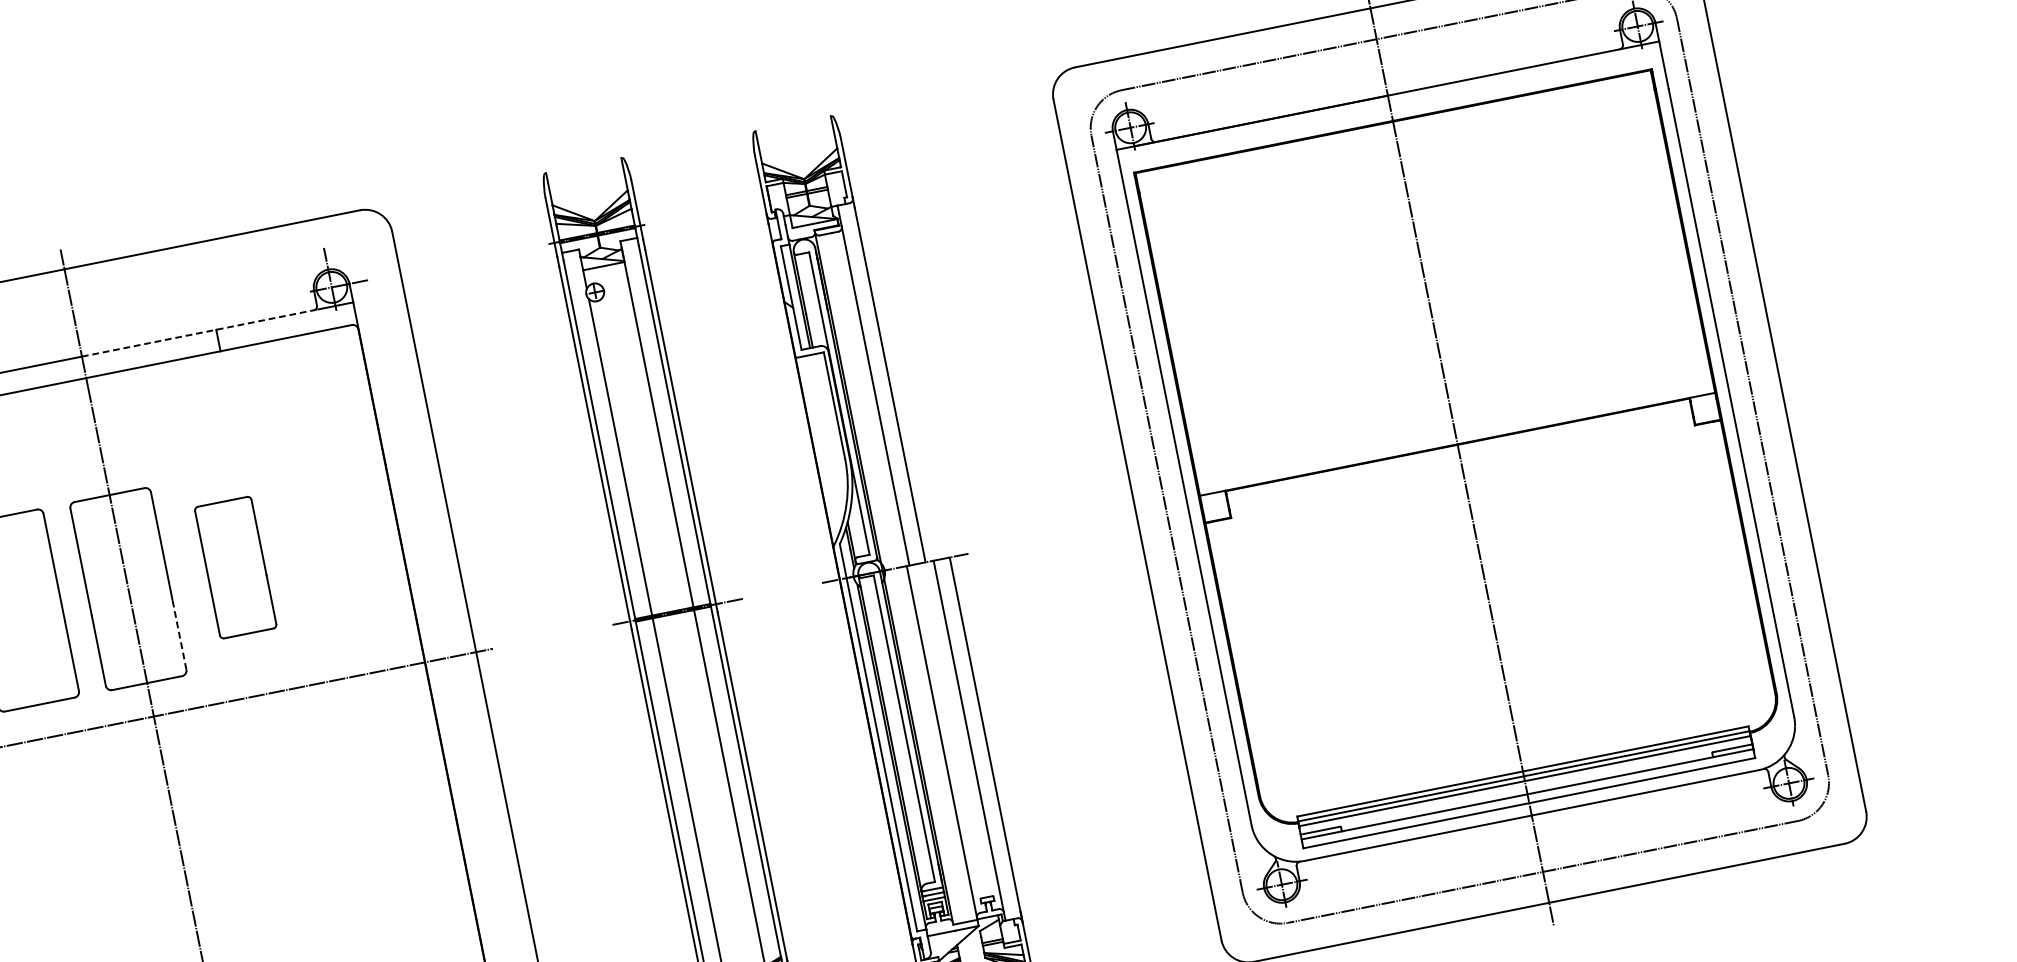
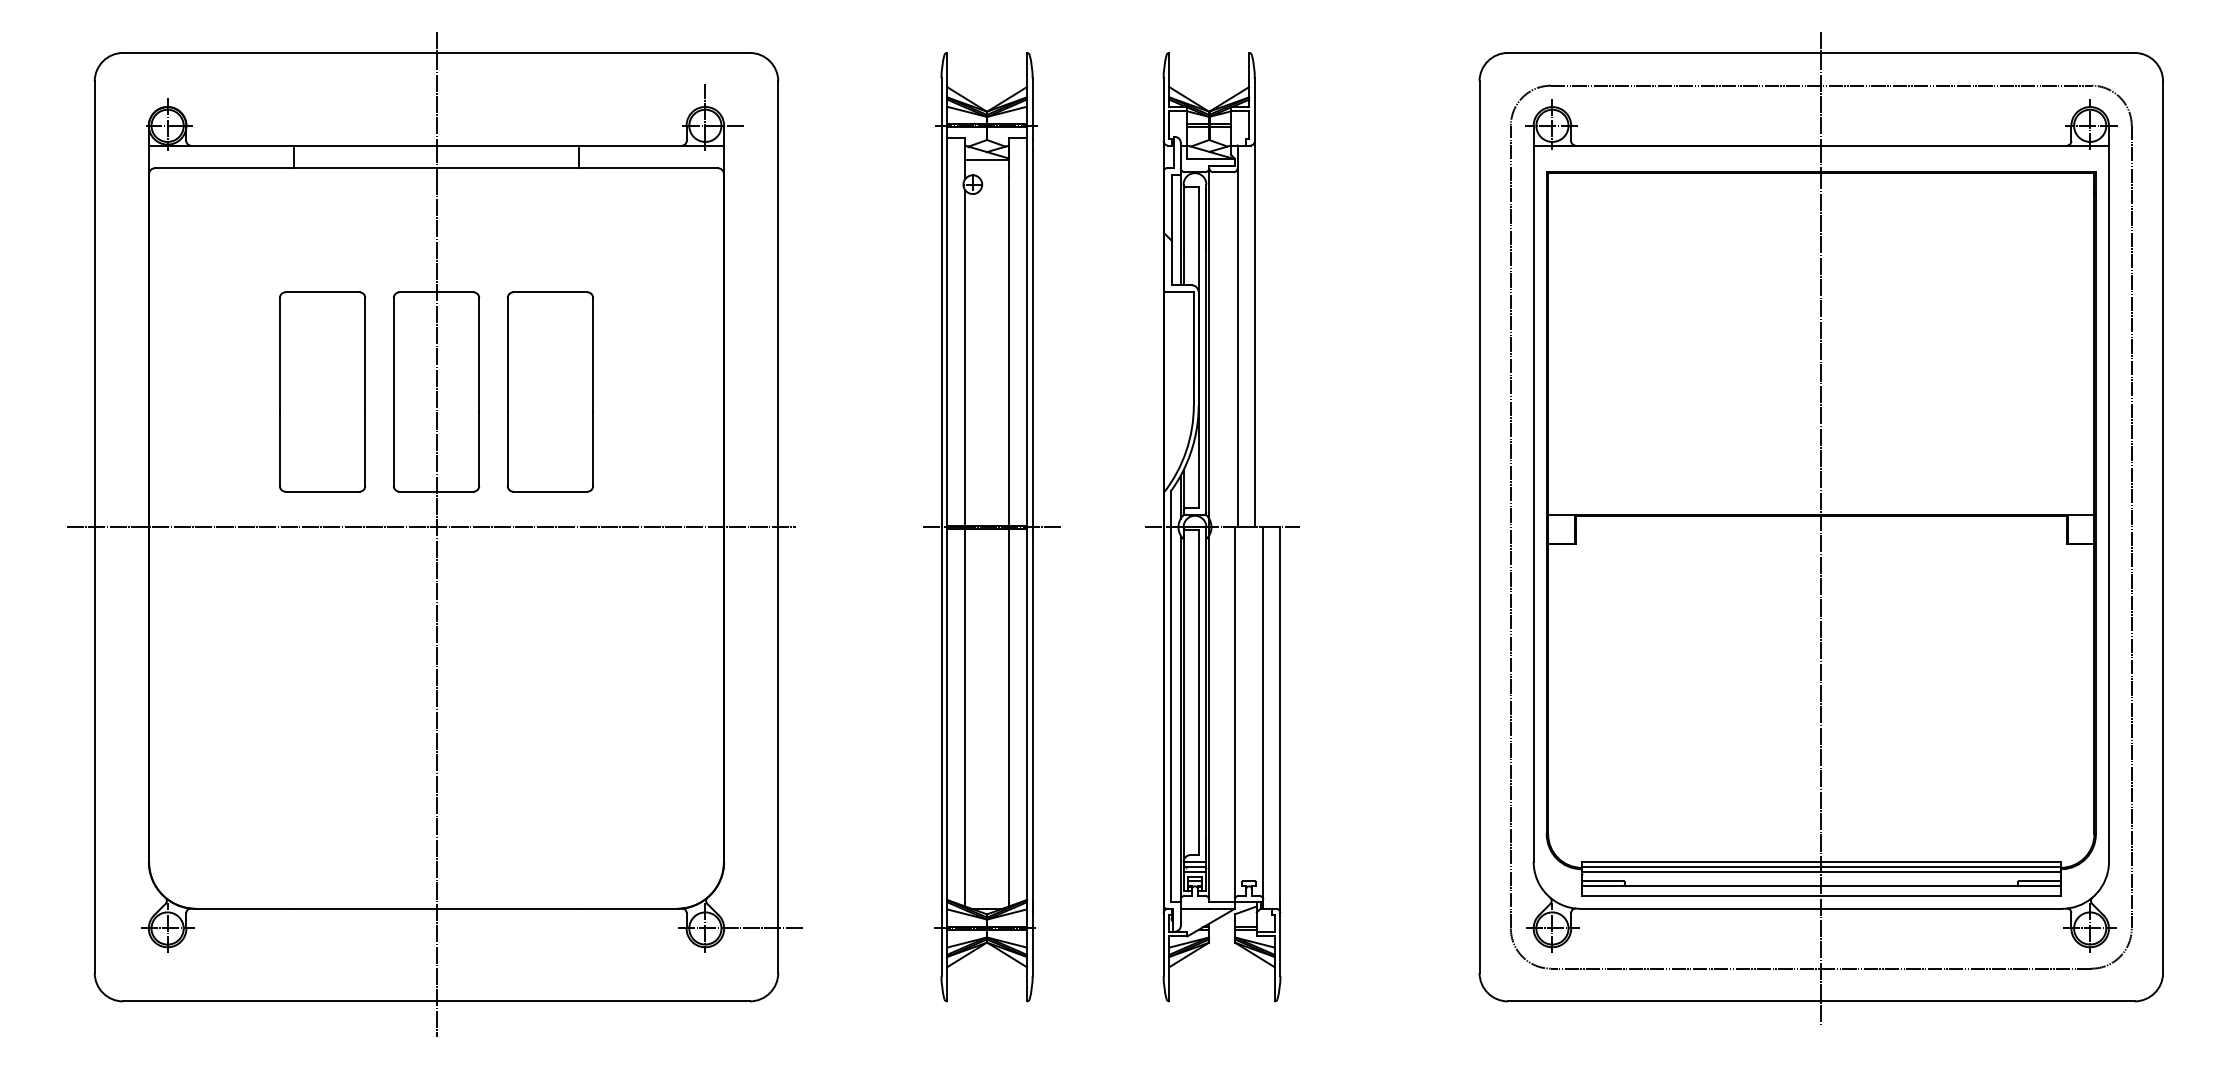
line: (200, 332) -> (562, 145), dashed -> solid
part: (234, 567) -> (549, 391), size x1.43
line: (179, 634) -> (479, 448), dashed -> solid

